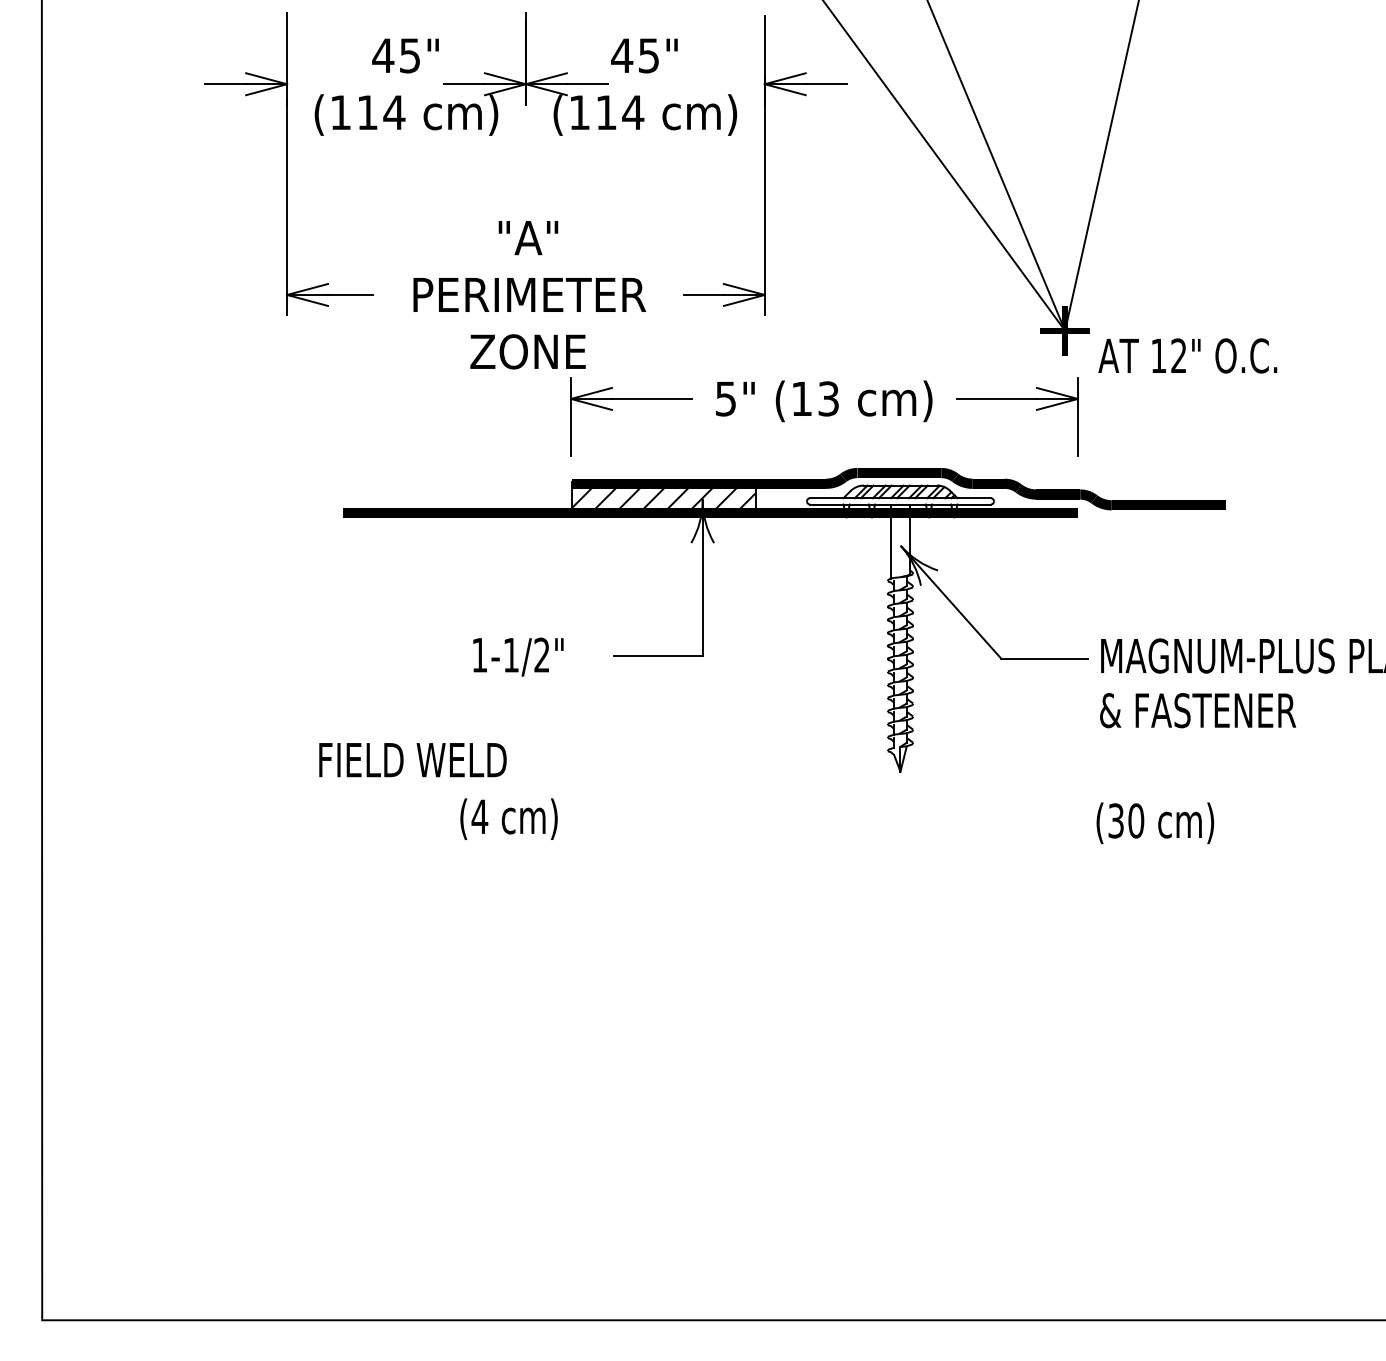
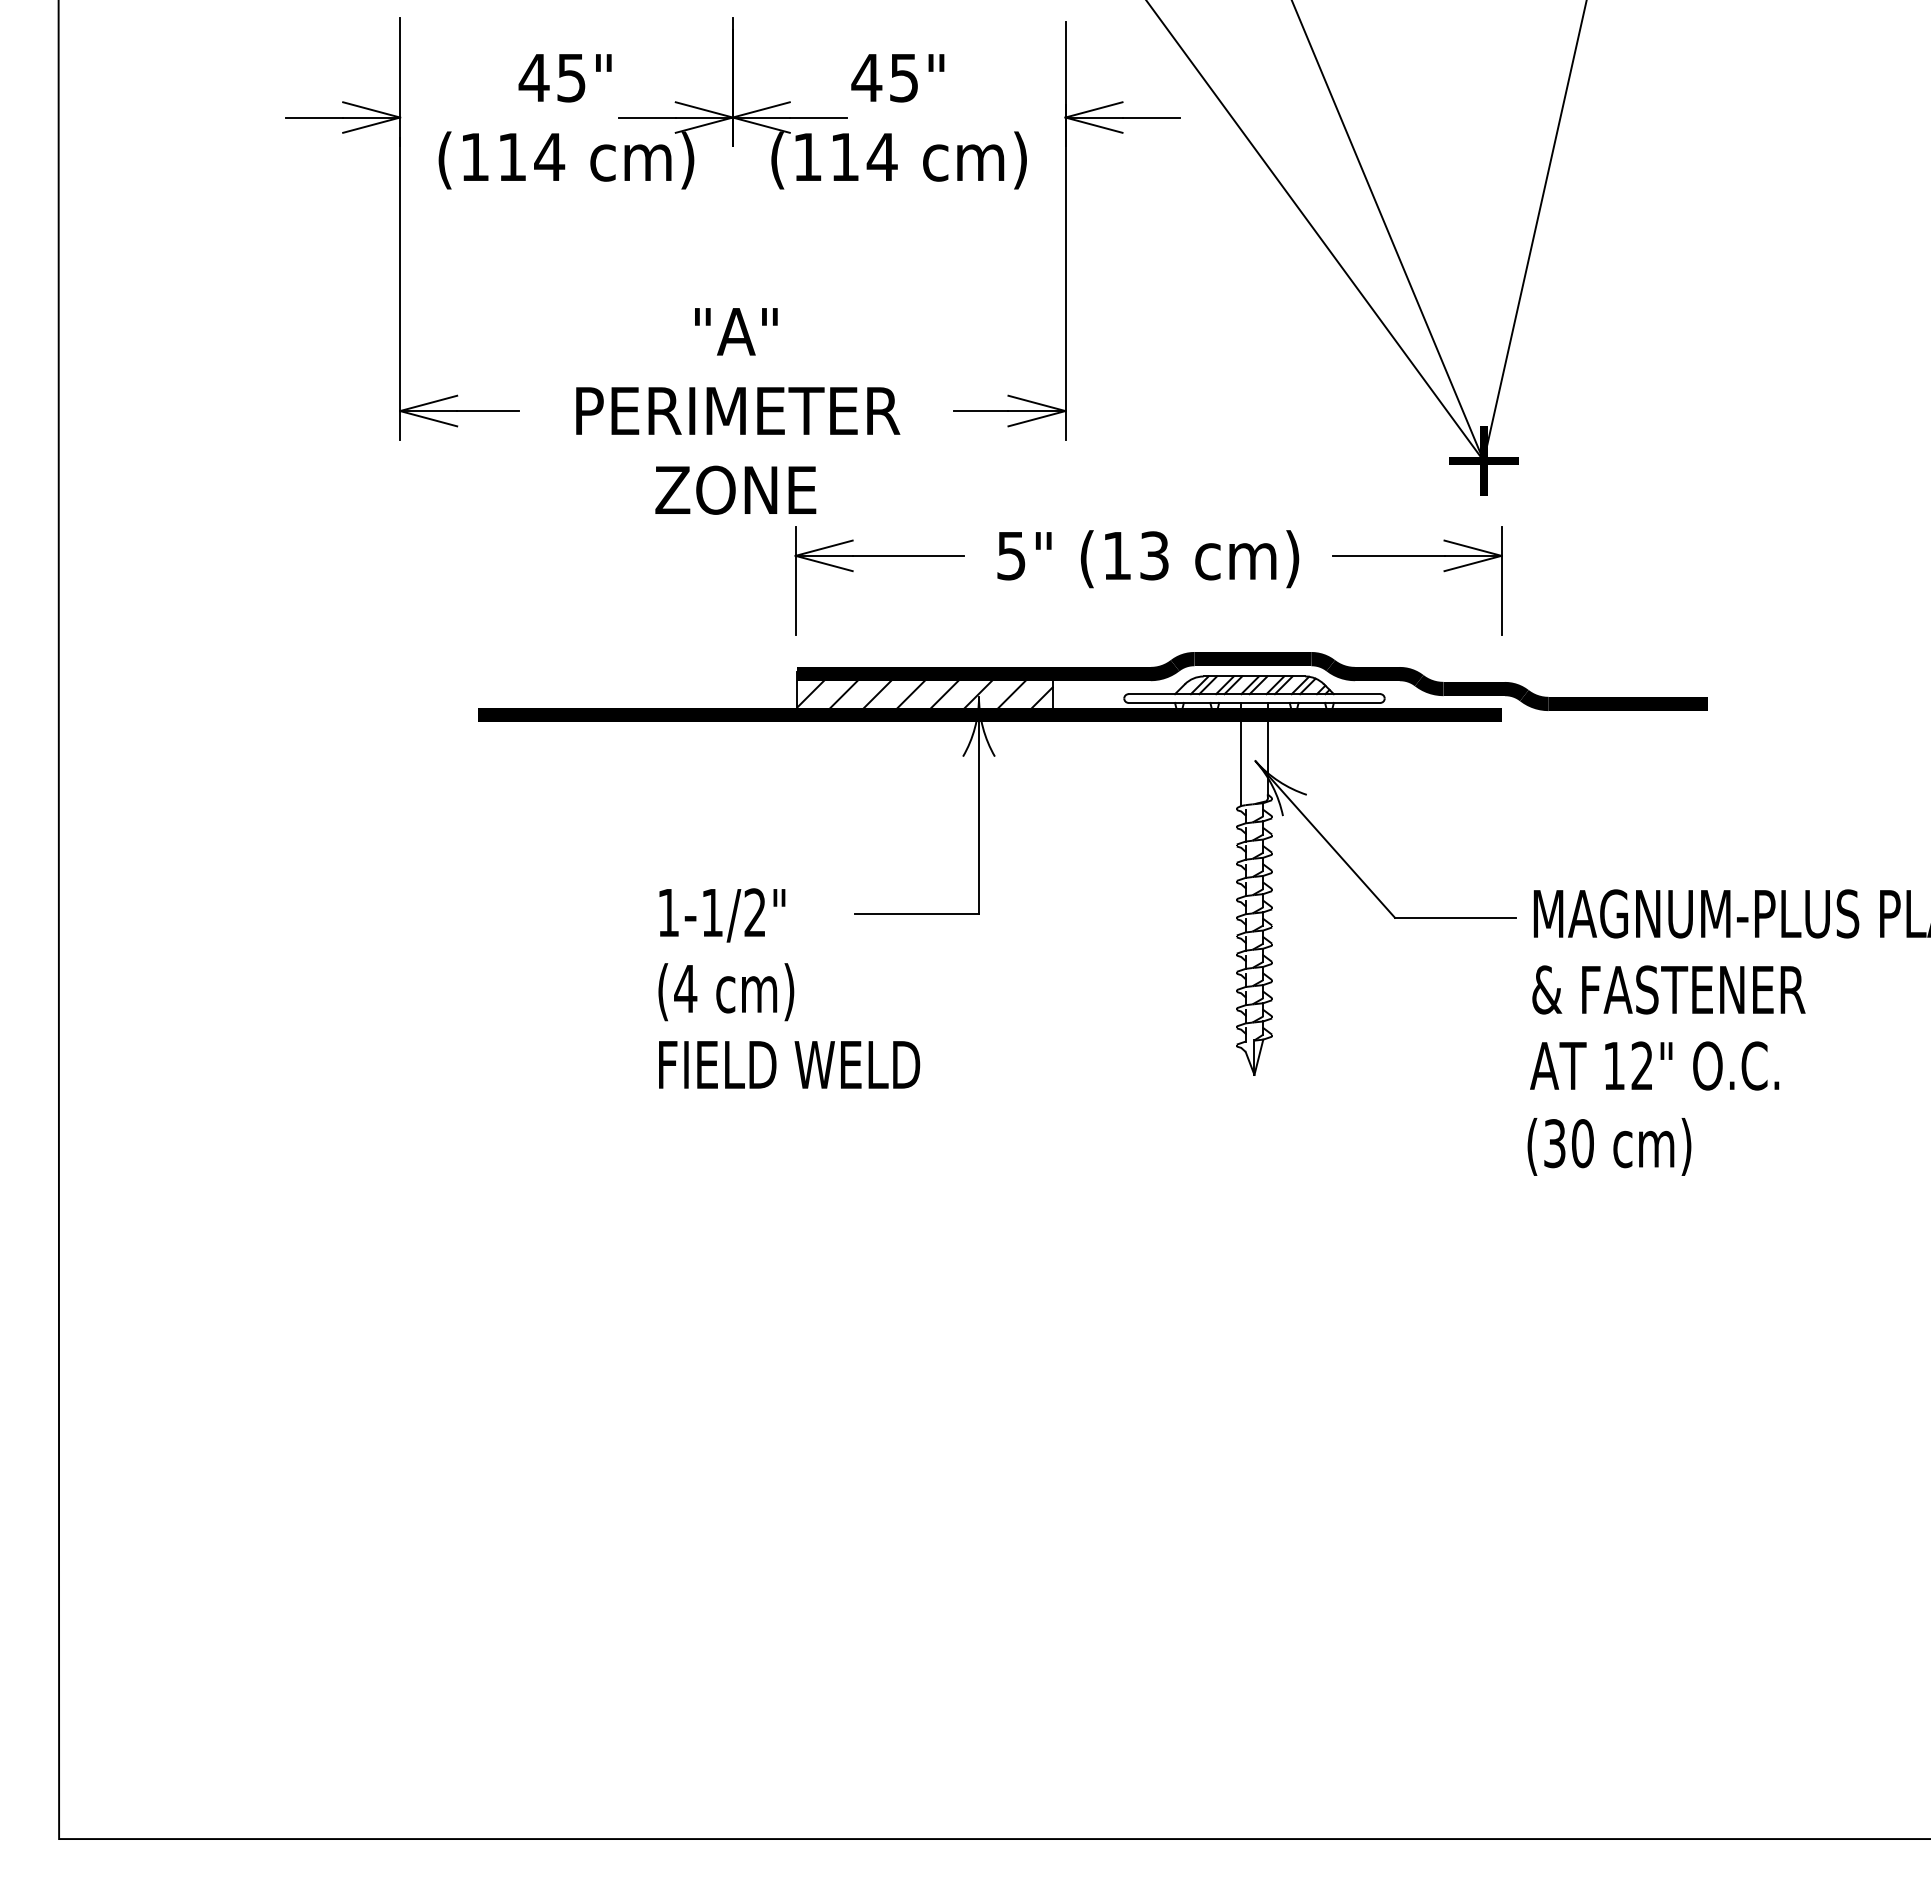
text: (1187, 355) -> (1654, 1065), moved
text: (412, 759) -> (789, 1064), moved
text: (509, 819) -> (726, 992), moved

